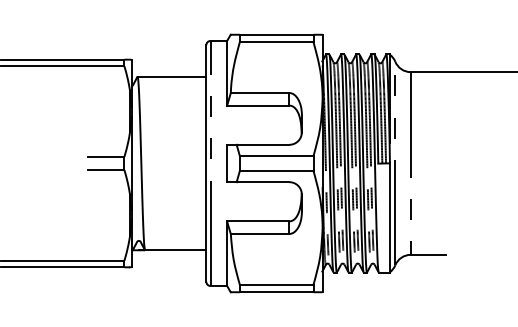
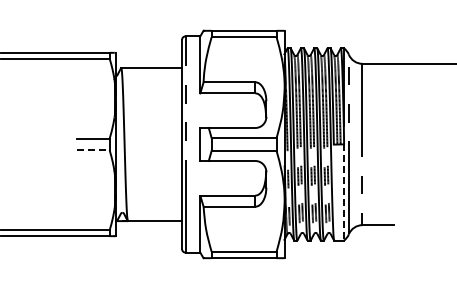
line: (106, 170) -> (93, 150), solid -> dashed
line: (389, 218) -> (343, 193), solid -> dashed

